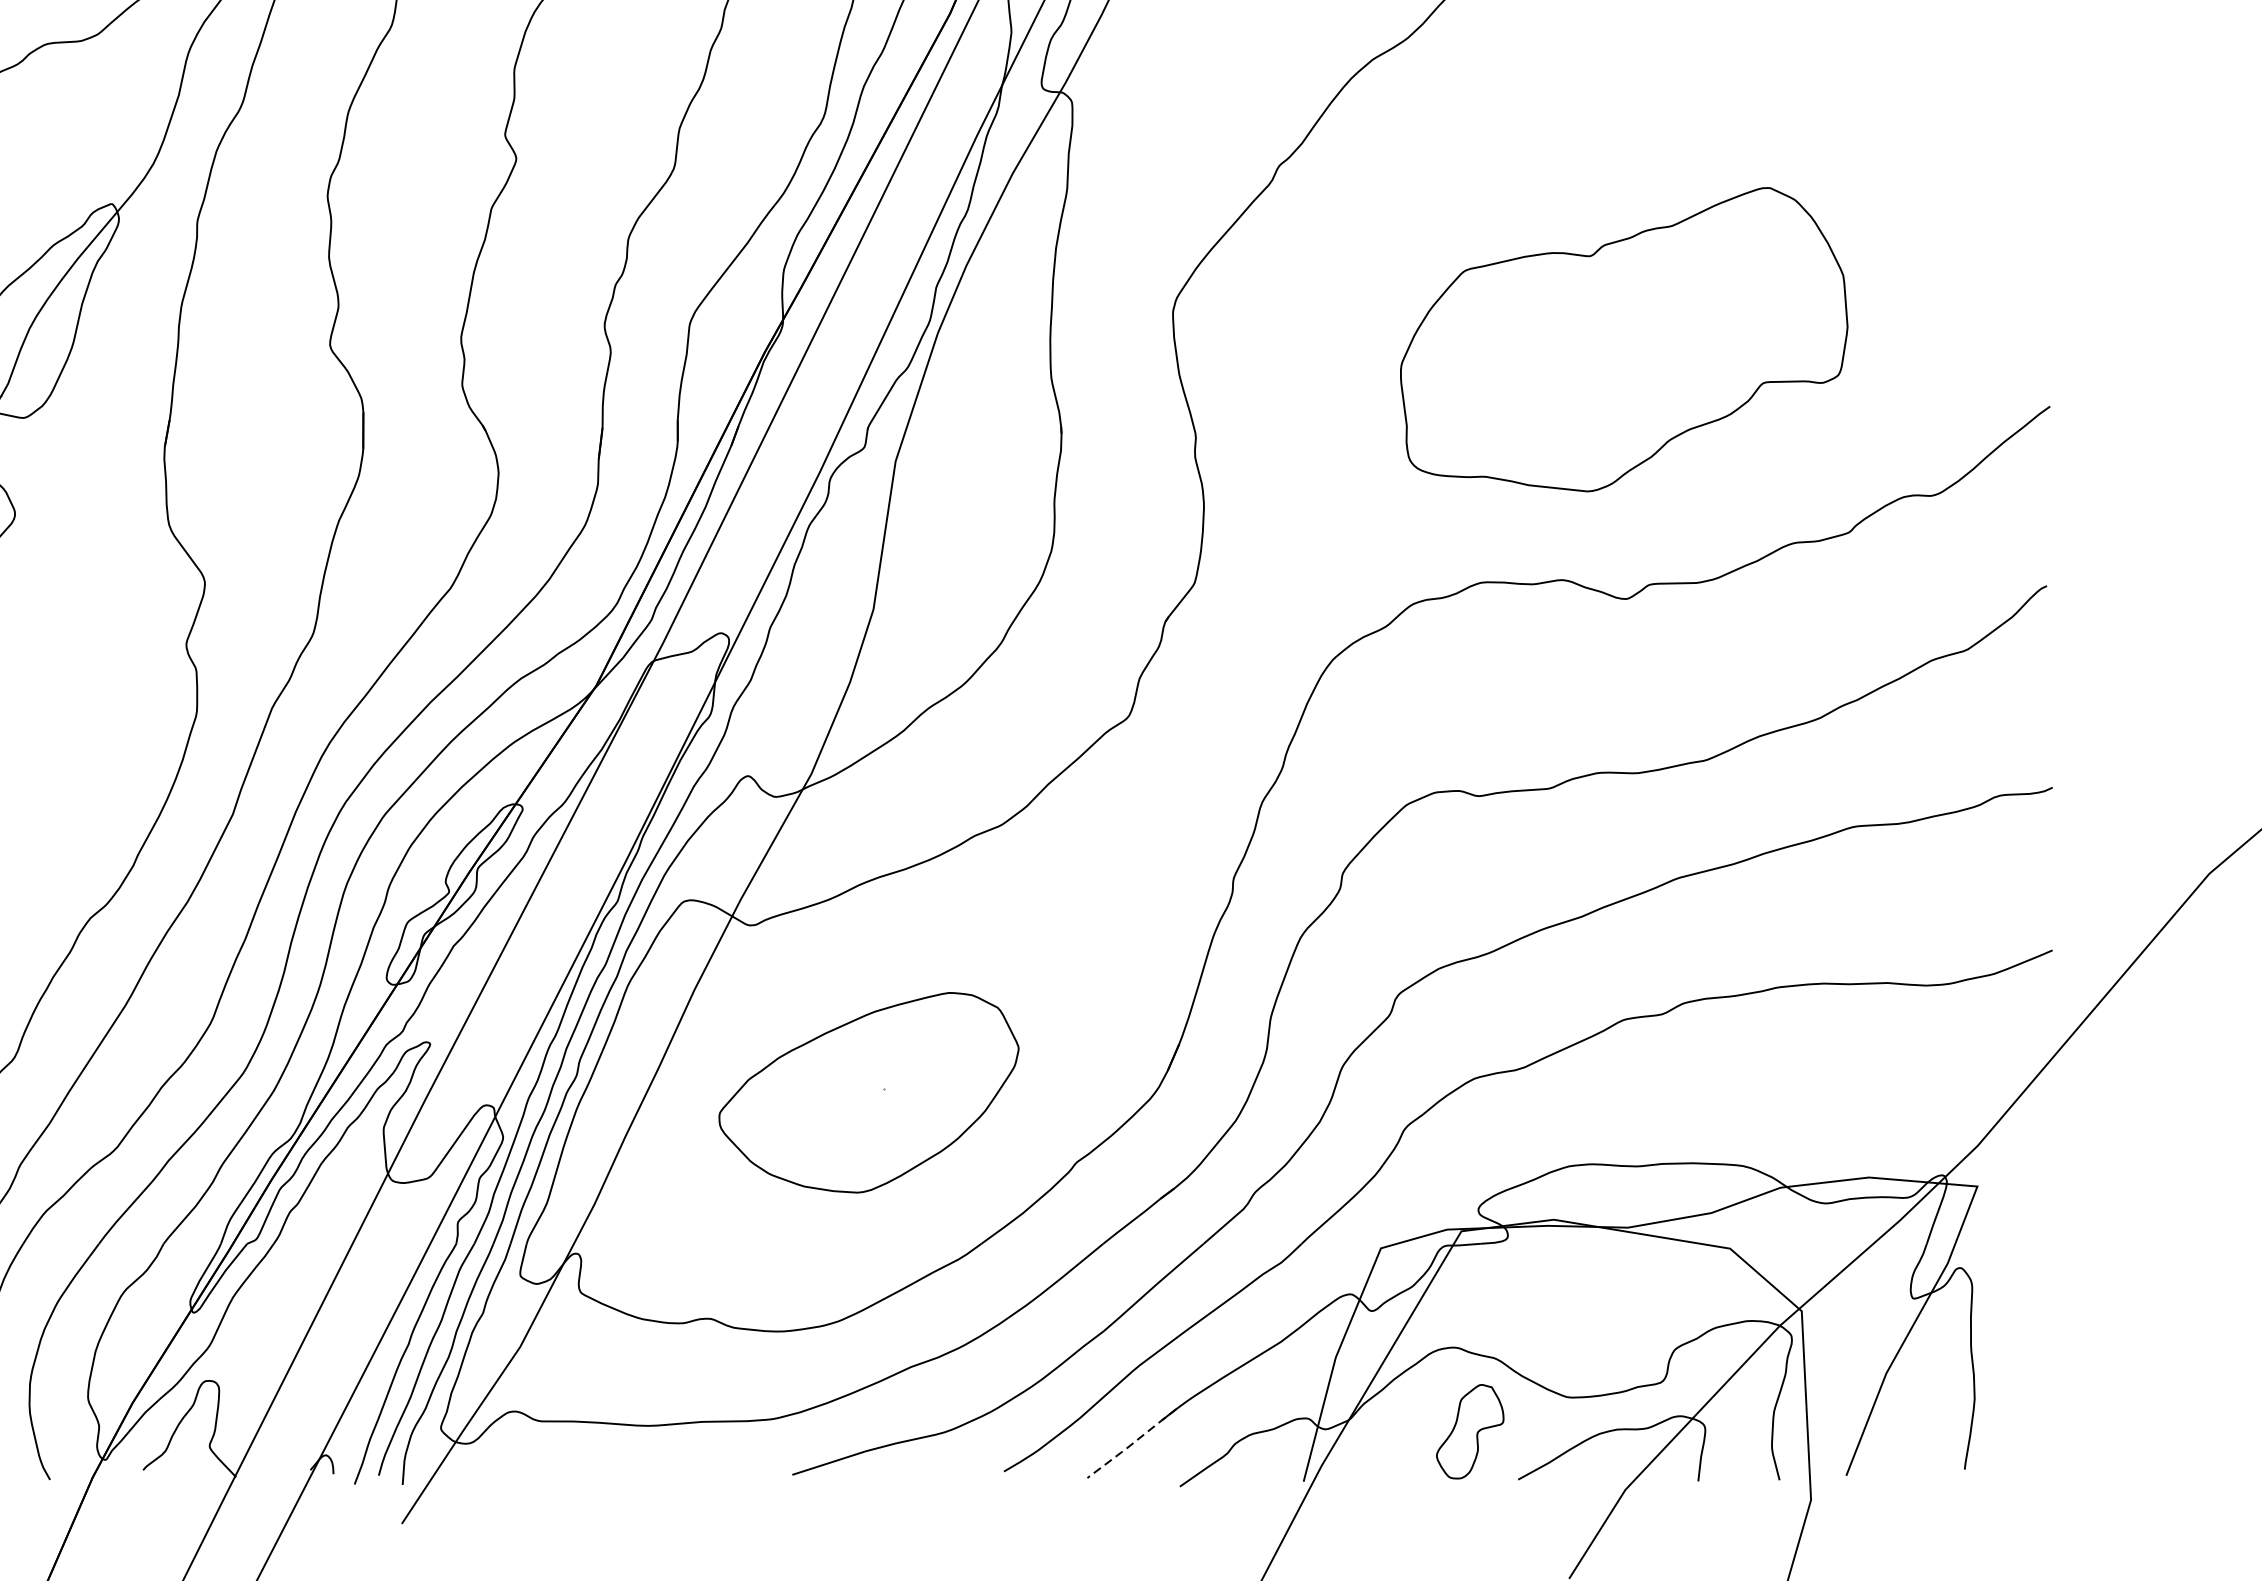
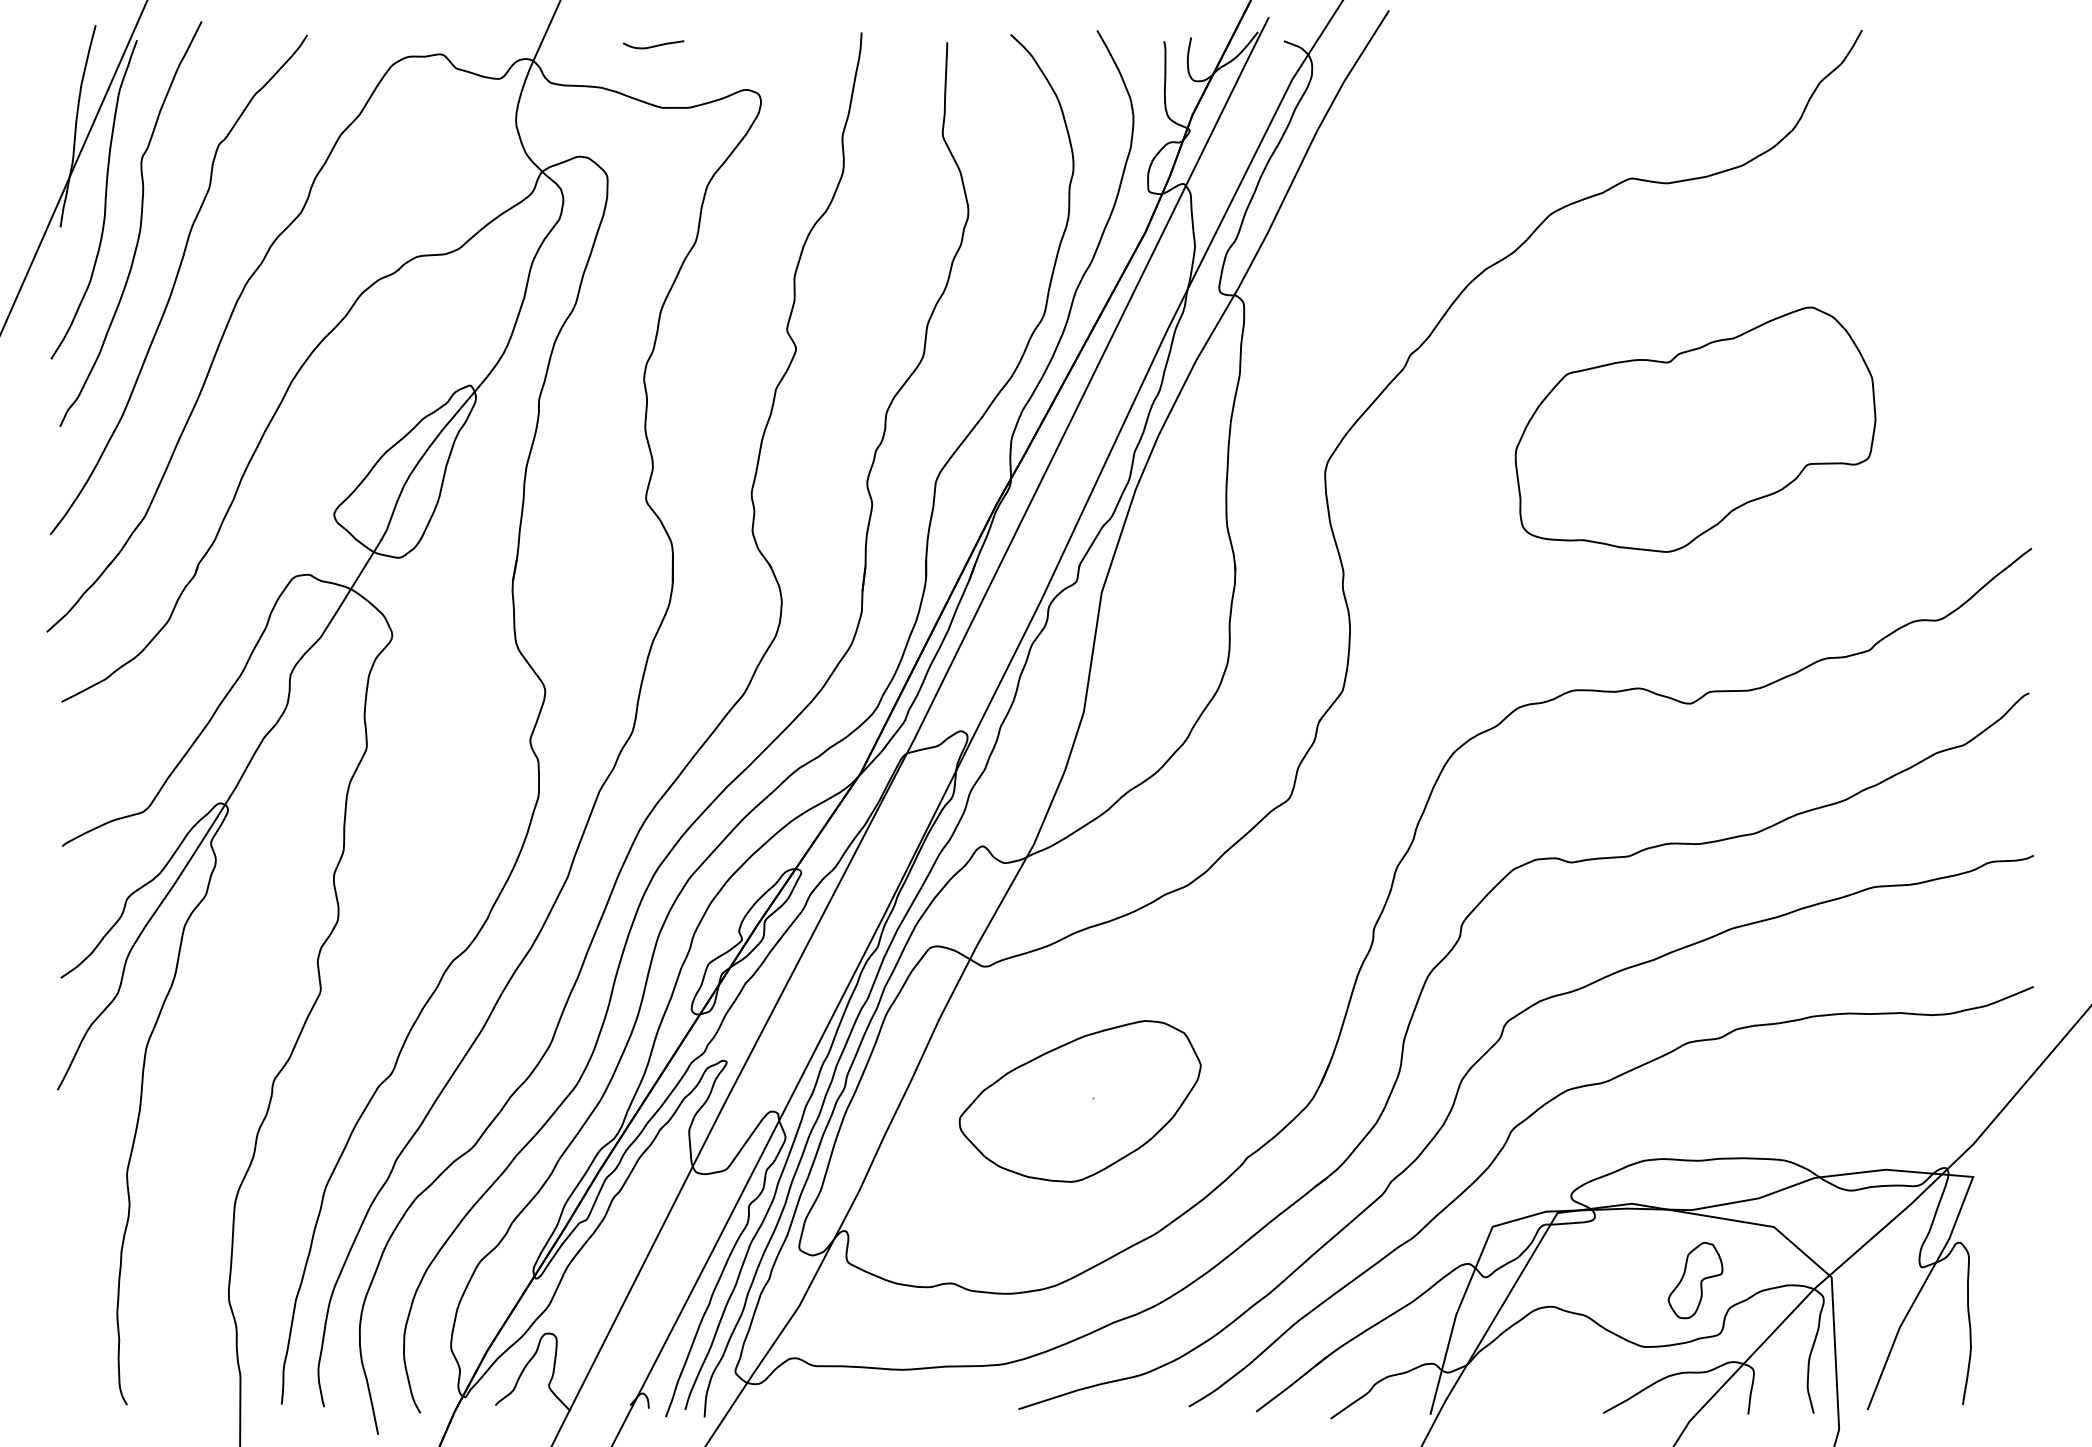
part: (1624, 339) -> (1695, 429), moved
part: (1470, 1431) -> (1695, 1280), moved
line: (1131, 1444) -> (1291, 1384), dashed -> solid

